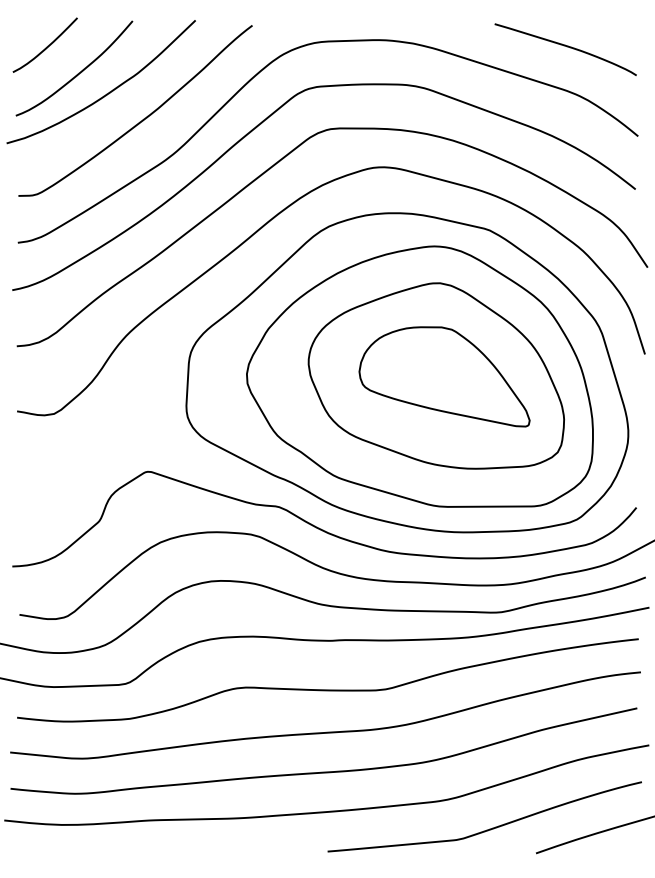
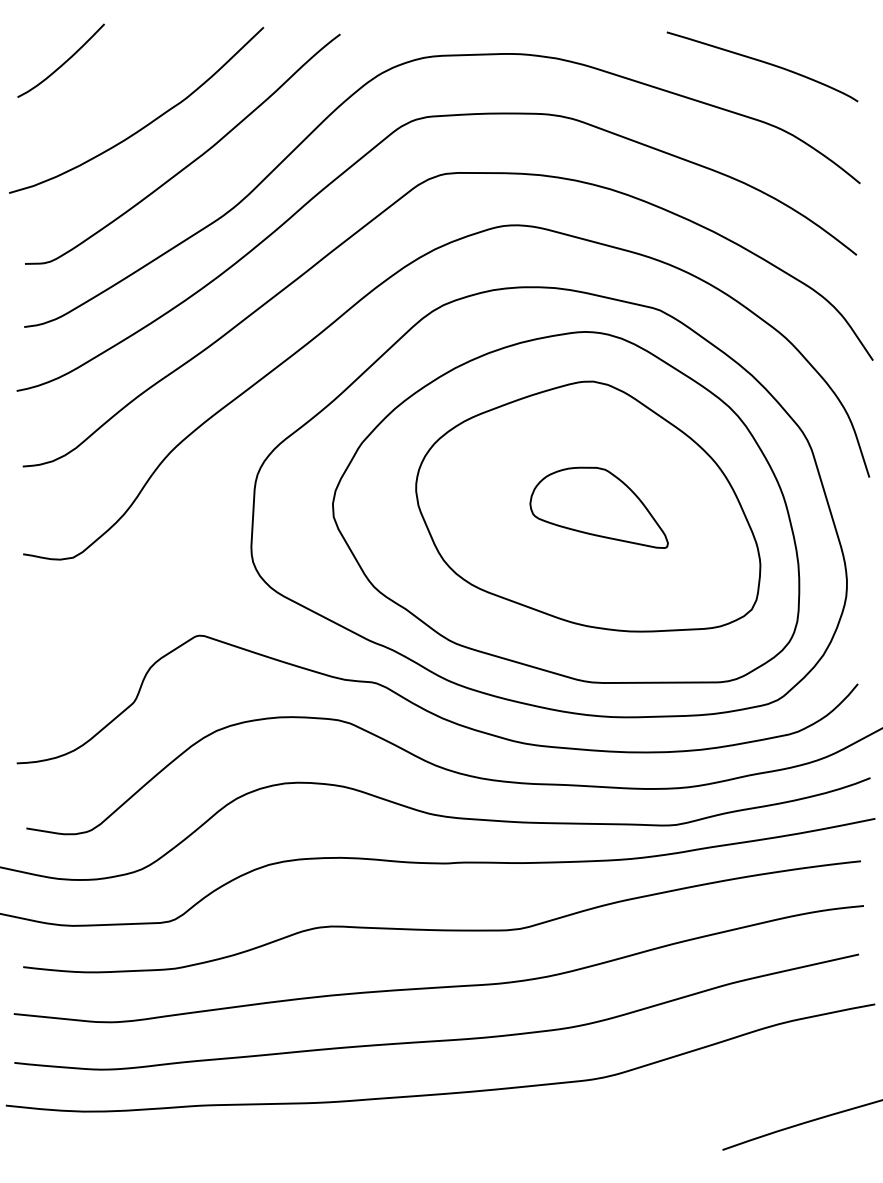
curve: (77, 73) -> (104, 99), removed
part: (443, 376) -> (598, 507), size x0.6
curve: (488, 829) -> (658, 1117), removed

